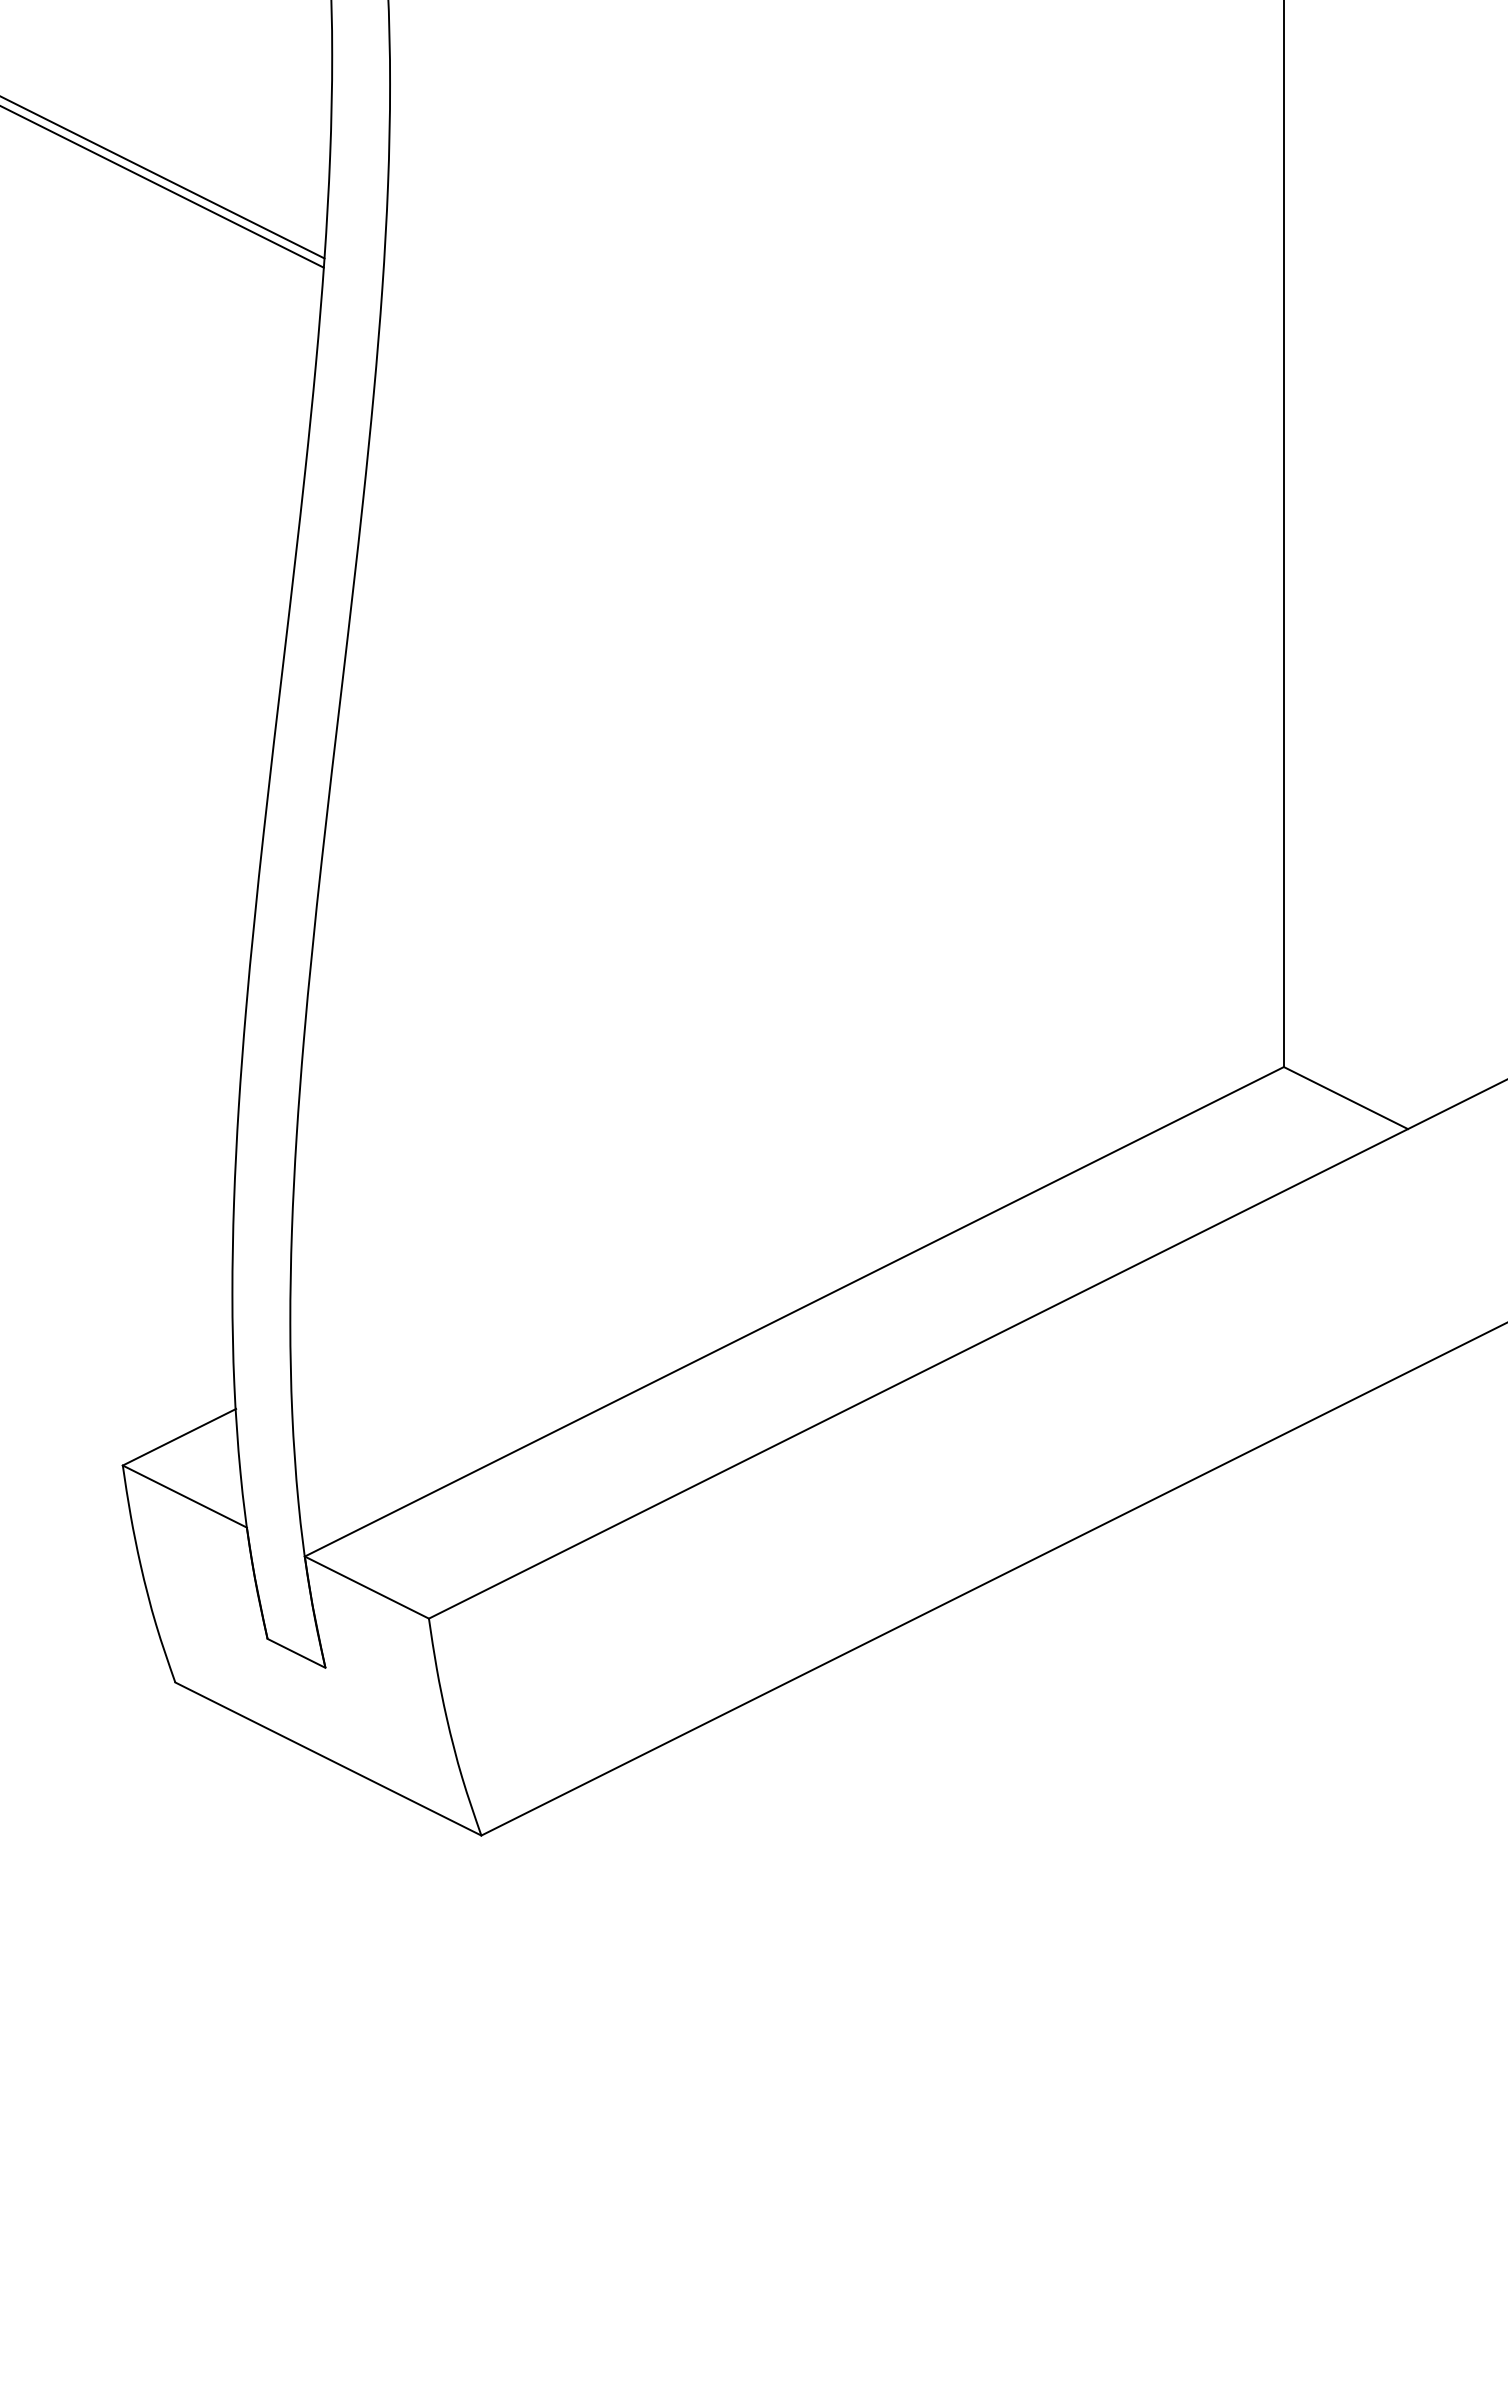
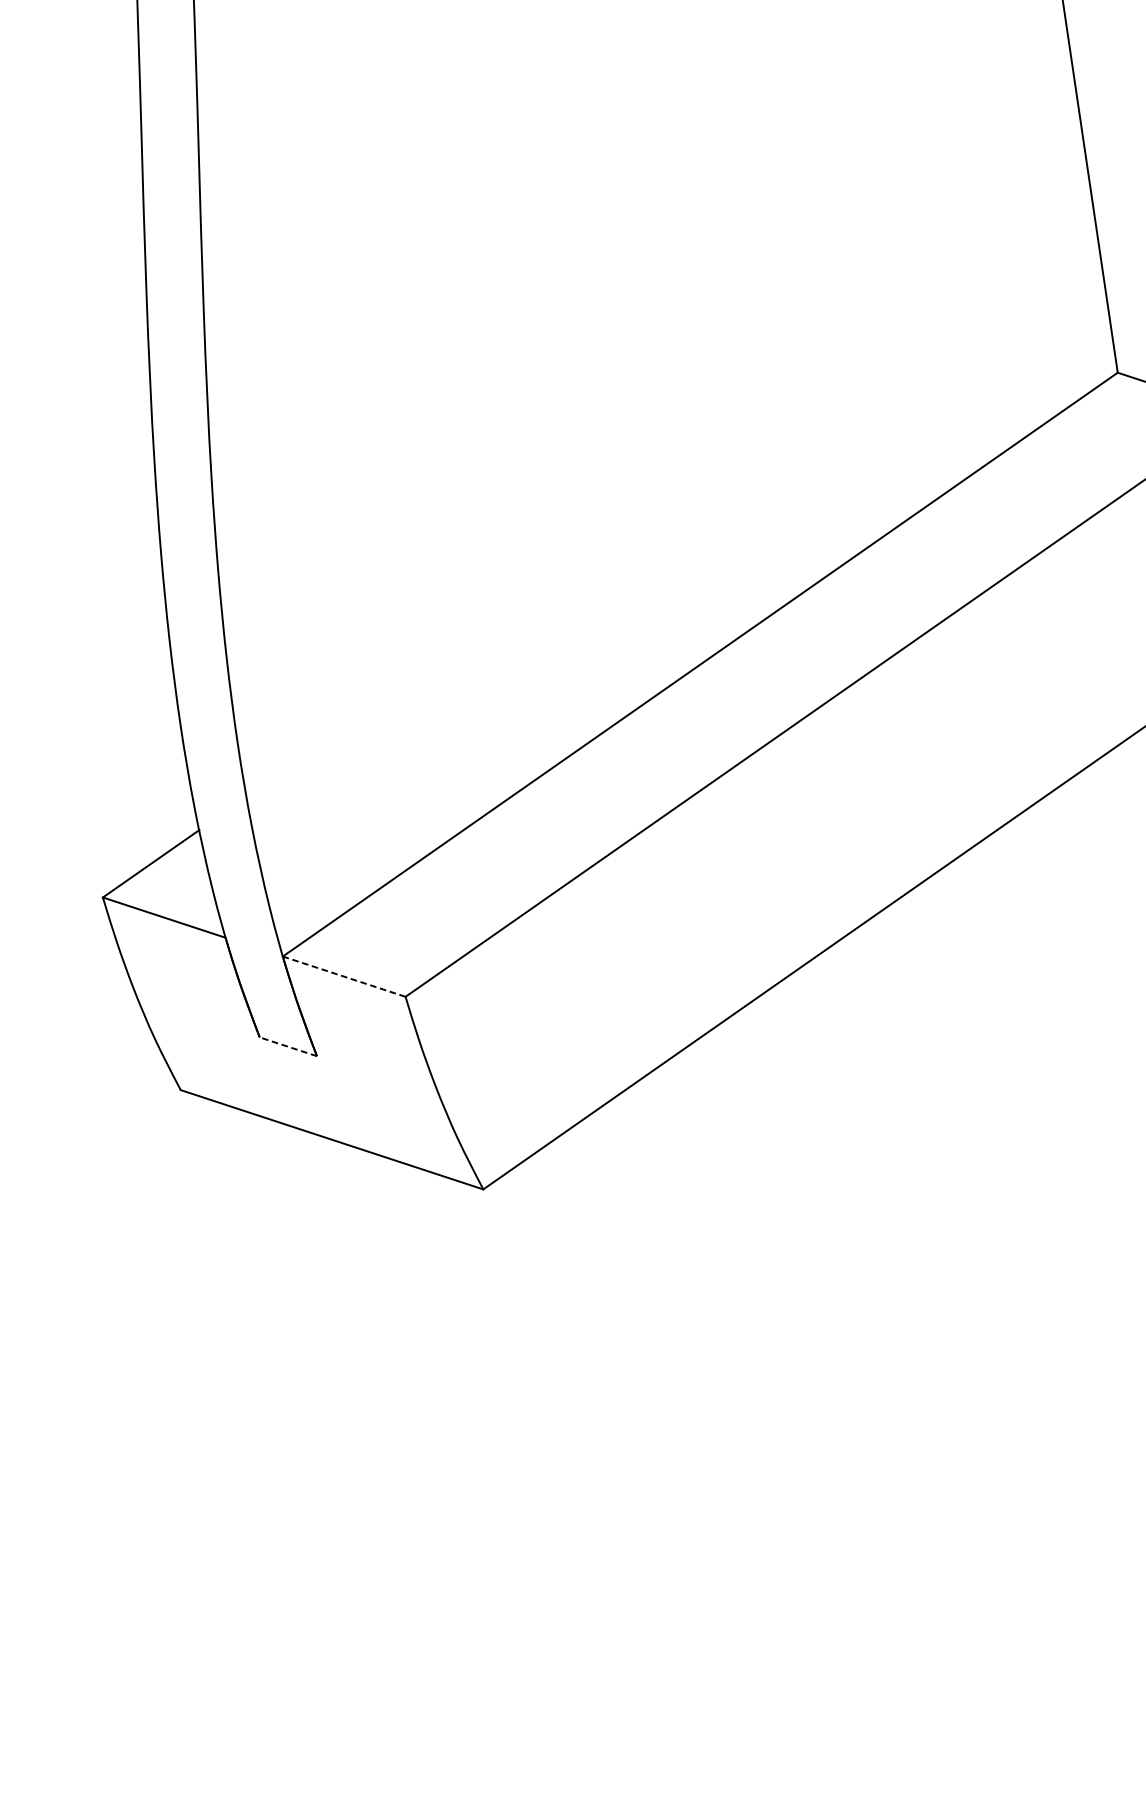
line: (366, 1587) -> (343, 976), solid -> dashed
line: (296, 1653) -> (288, 1046), solid -> dashed

